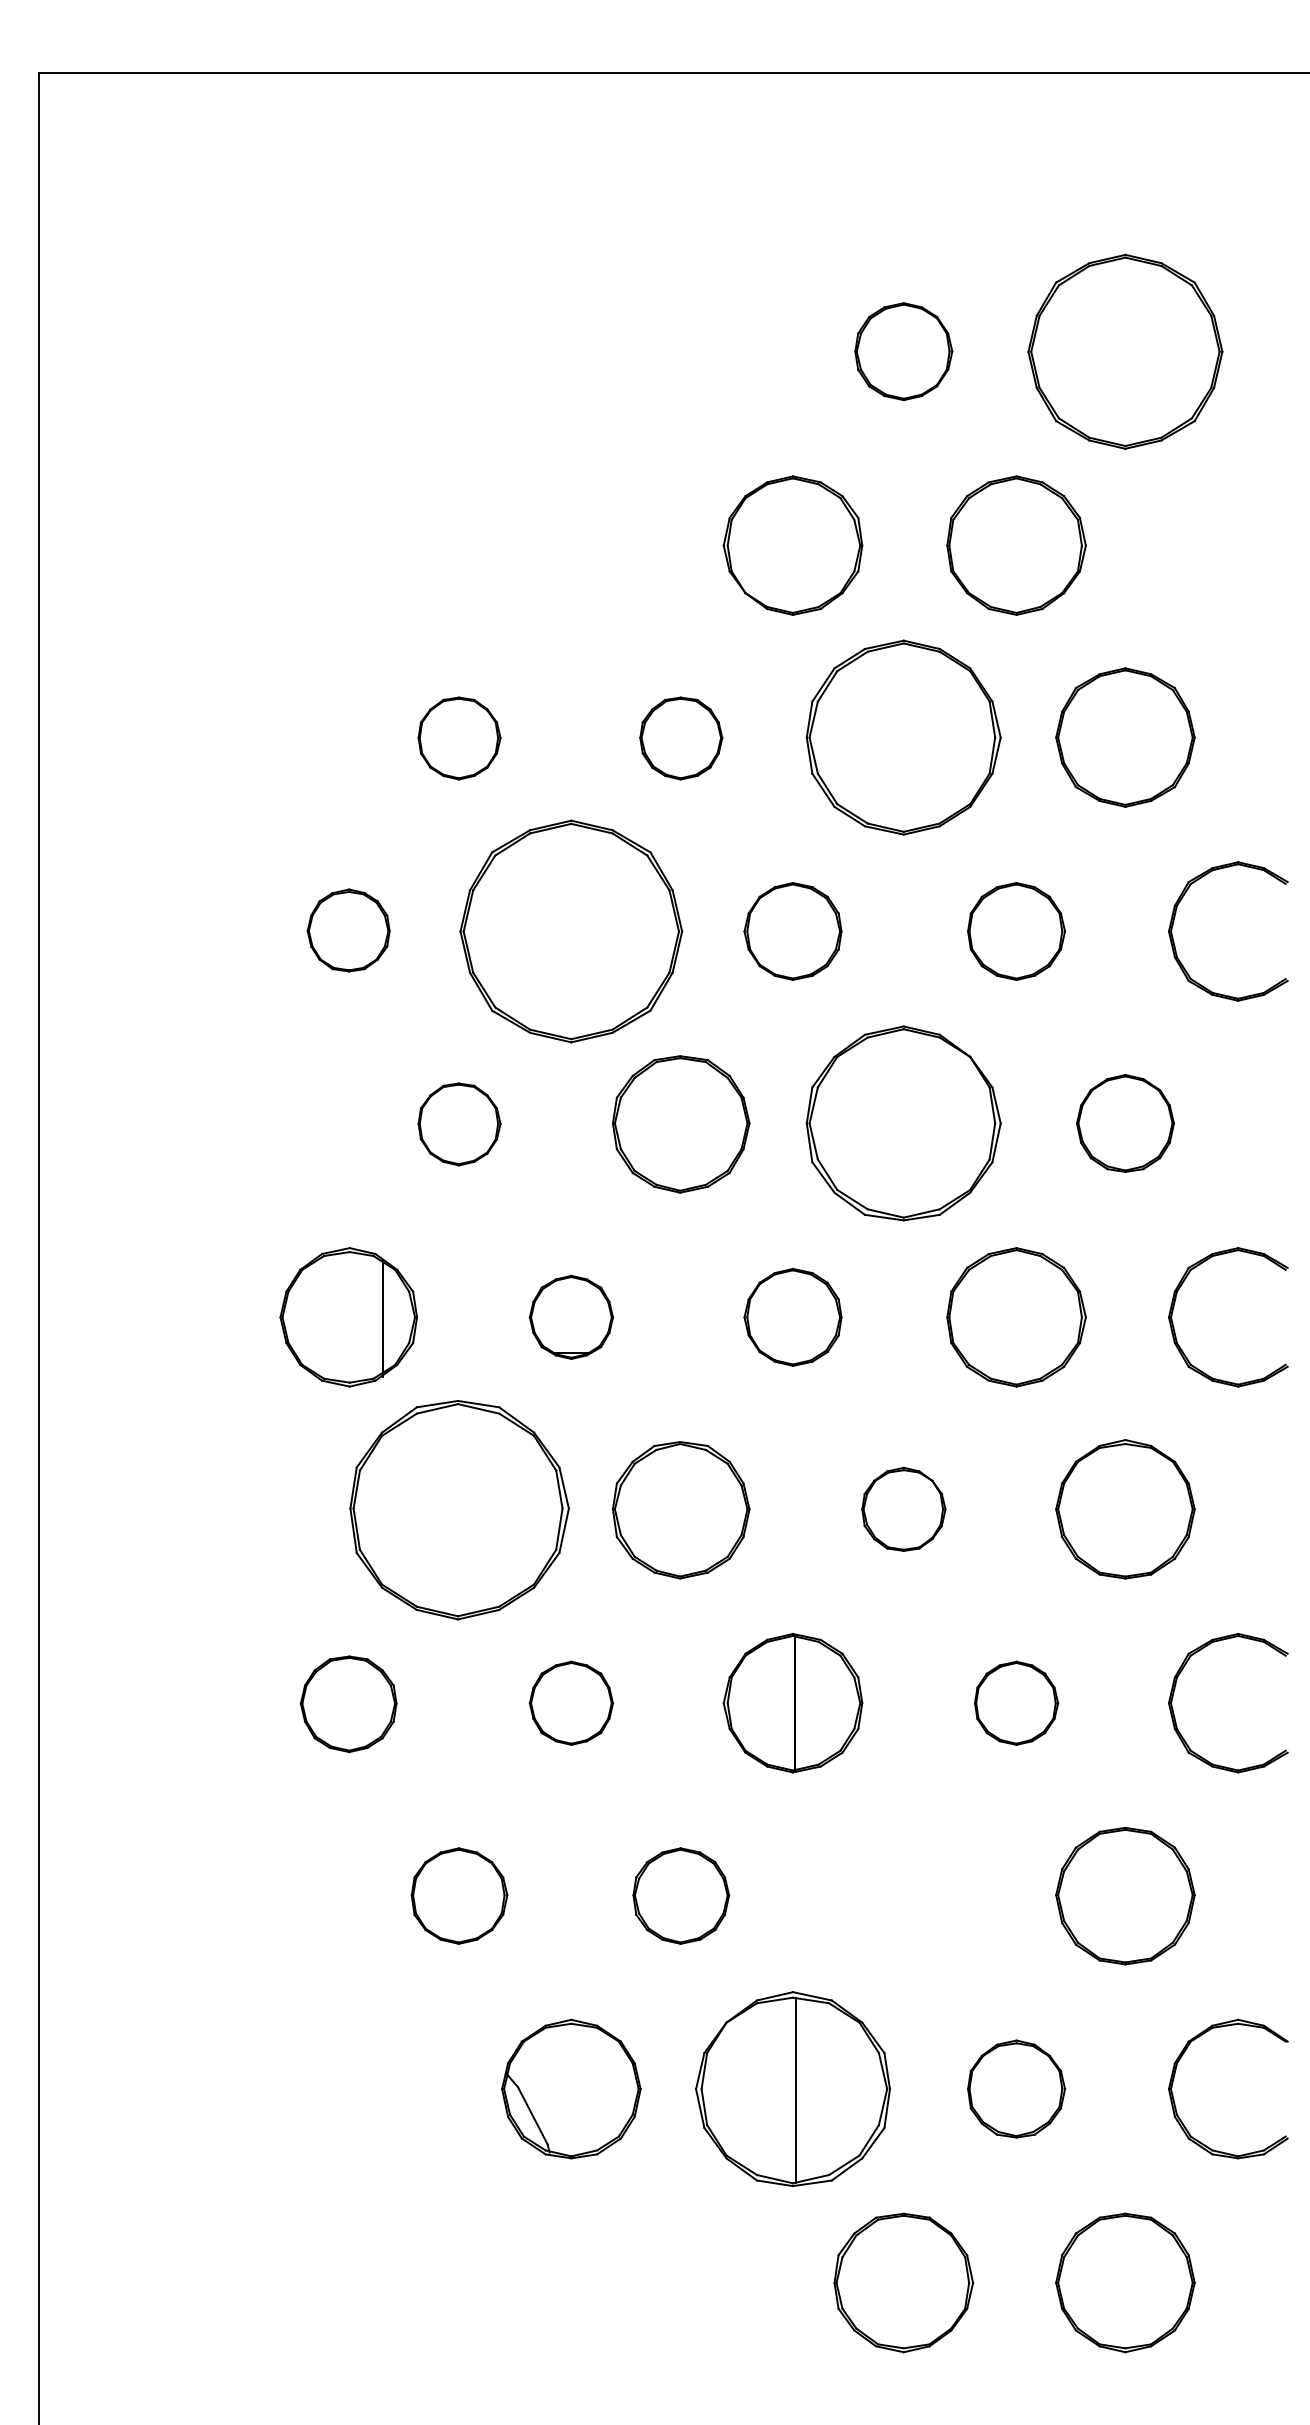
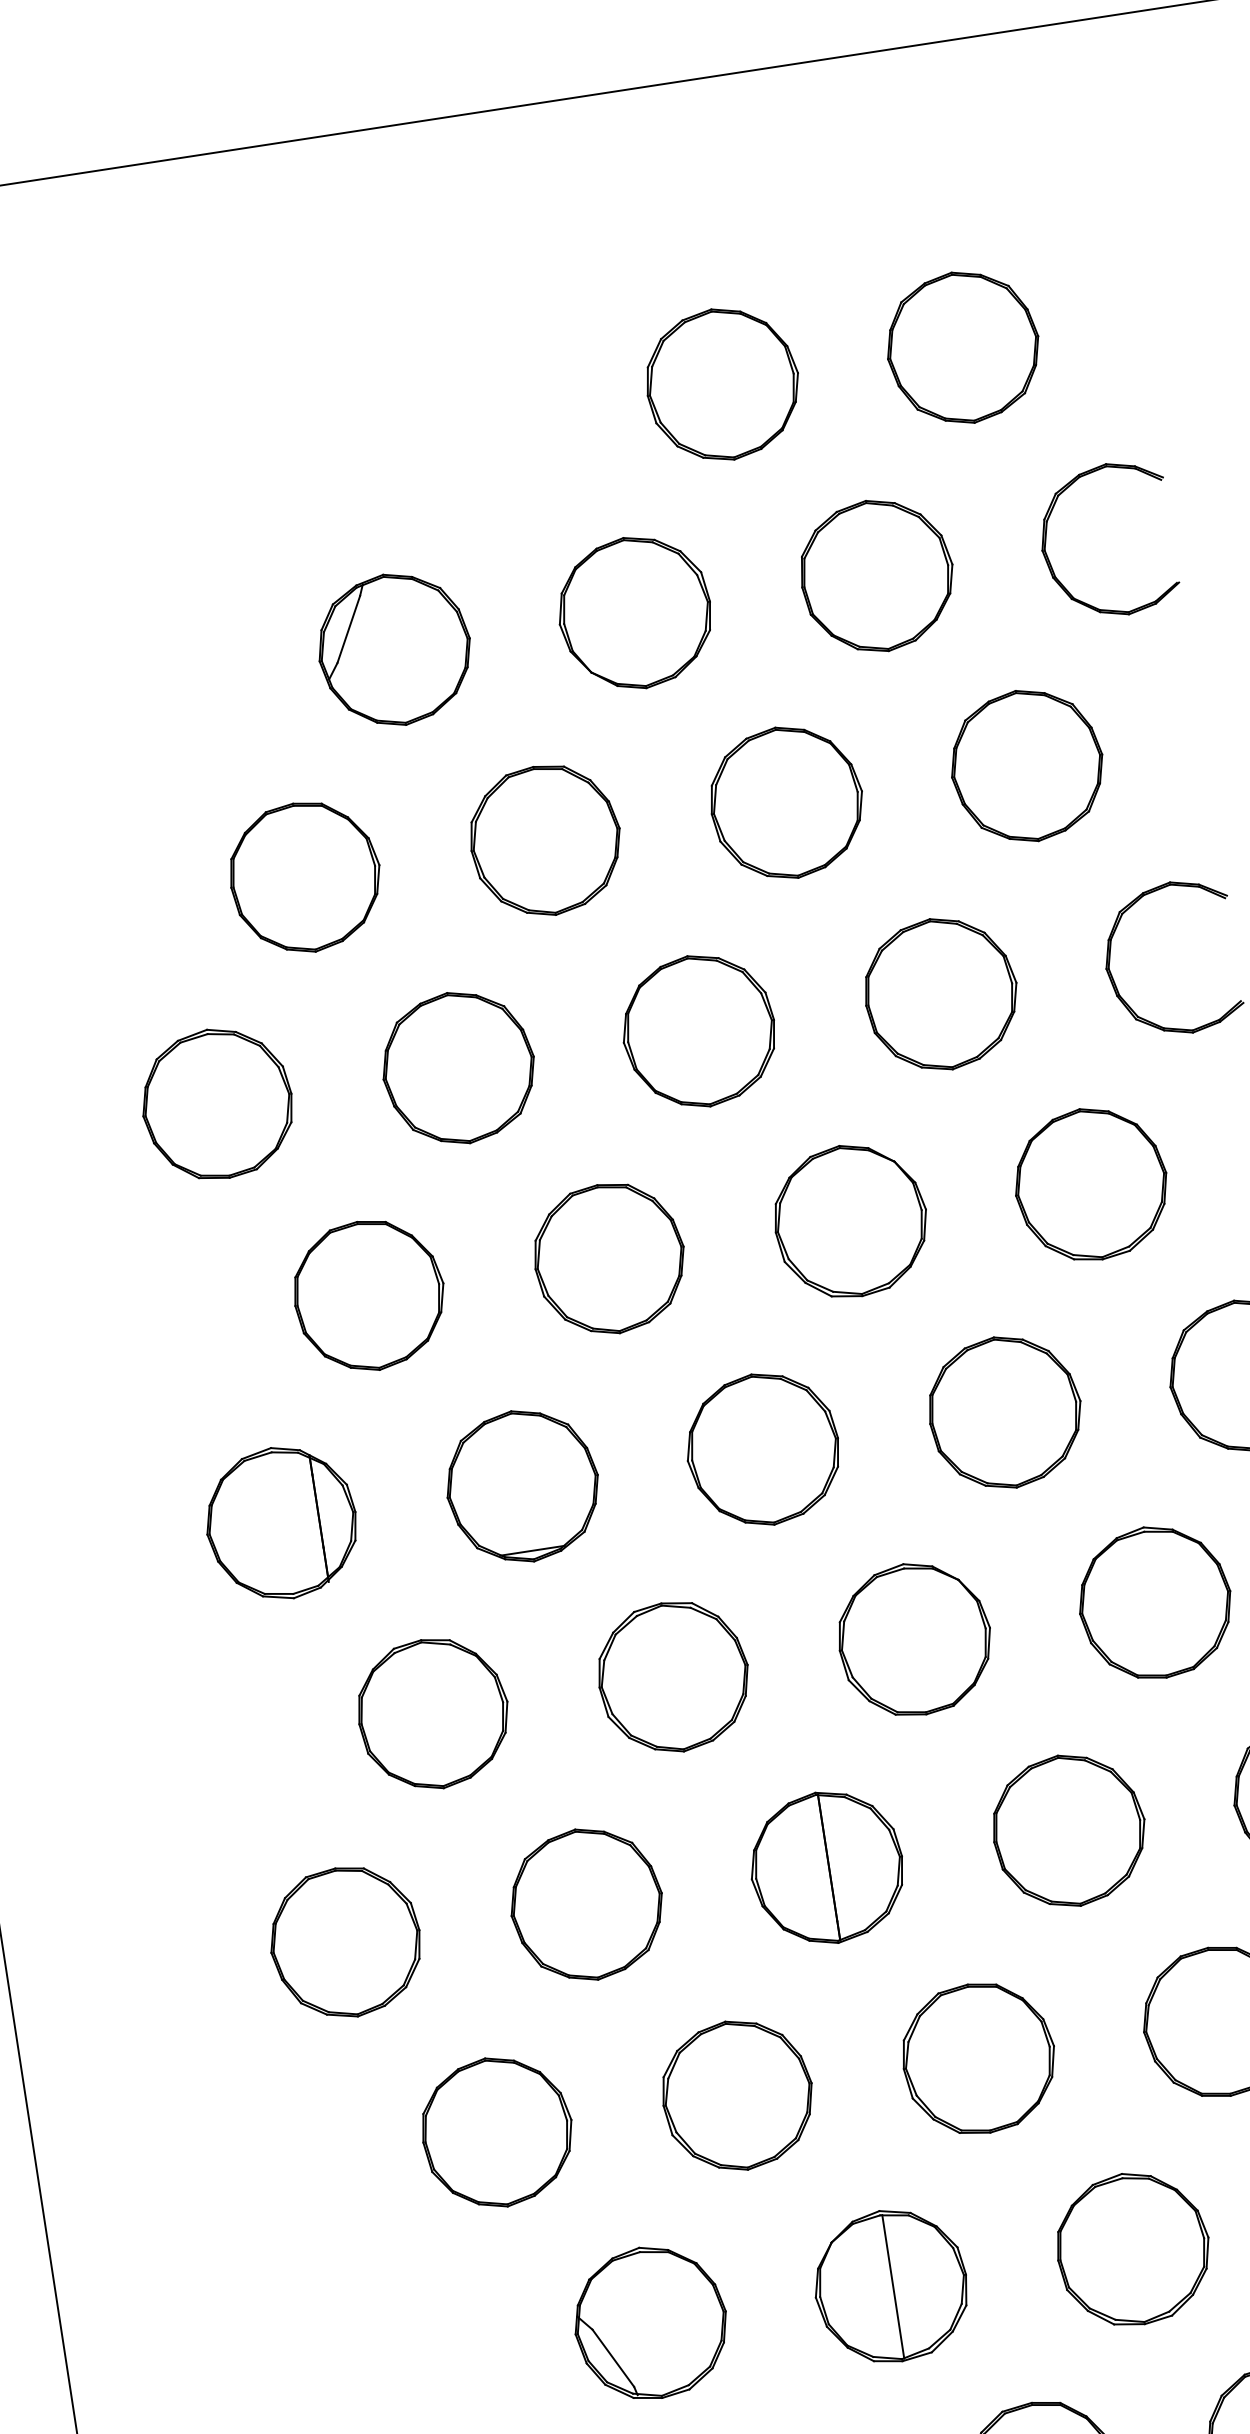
part: (903, 351) -> (722, 384), size x1.43
part: (1125, 351) -> (963, 347), size x0.71
part: (1175, 531) -> (1047, 534), added
part: (571, 545) -> (394, 649), added
part: (903, 737) -> (786, 802), size x0.71
part: (459, 738) -> (305, 877), size x1.67
part: (681, 738) -> (546, 840), size x1.67
part: (348, 930) -> (216, 1104), size x1.67
part: (571, 931) -> (458, 1068), size x0.62
part: (792, 931) -> (698, 1031), size x1.43
part: (1016, 931) -> (941, 994), size x1.43
part: (903, 1123) -> (850, 1221), size x0.71
part: (1125, 1123) -> (1091, 1184), size x1.43
part: (459, 1124) -> (369, 1295), size x1.67
part: (571, 1317) -> (522, 1486), size x1.67
part: (792, 1317) -> (762, 1449), size x1.43
part: (903, 1509) -> (914, 1639), size x1.67
part: (459, 1510) -> (433, 1714), size x0.62
part: (571, 1703) -> (586, 1904), size x1.67
part: (1016, 1703) -> (1069, 1831), size x1.67
part: (348, 1704) -> (345, 1943), size x1.43
part: (459, 1895) -> (497, 2131), size x1.43
part: (681, 1895) -> (737, 2094), size x1.43
part: (903, 1895) -> (978, 2057), added
part: (792, 2088) -> (890, 2285), size x0.71
part: (1016, 2088) -> (1133, 2248), size x1.43

